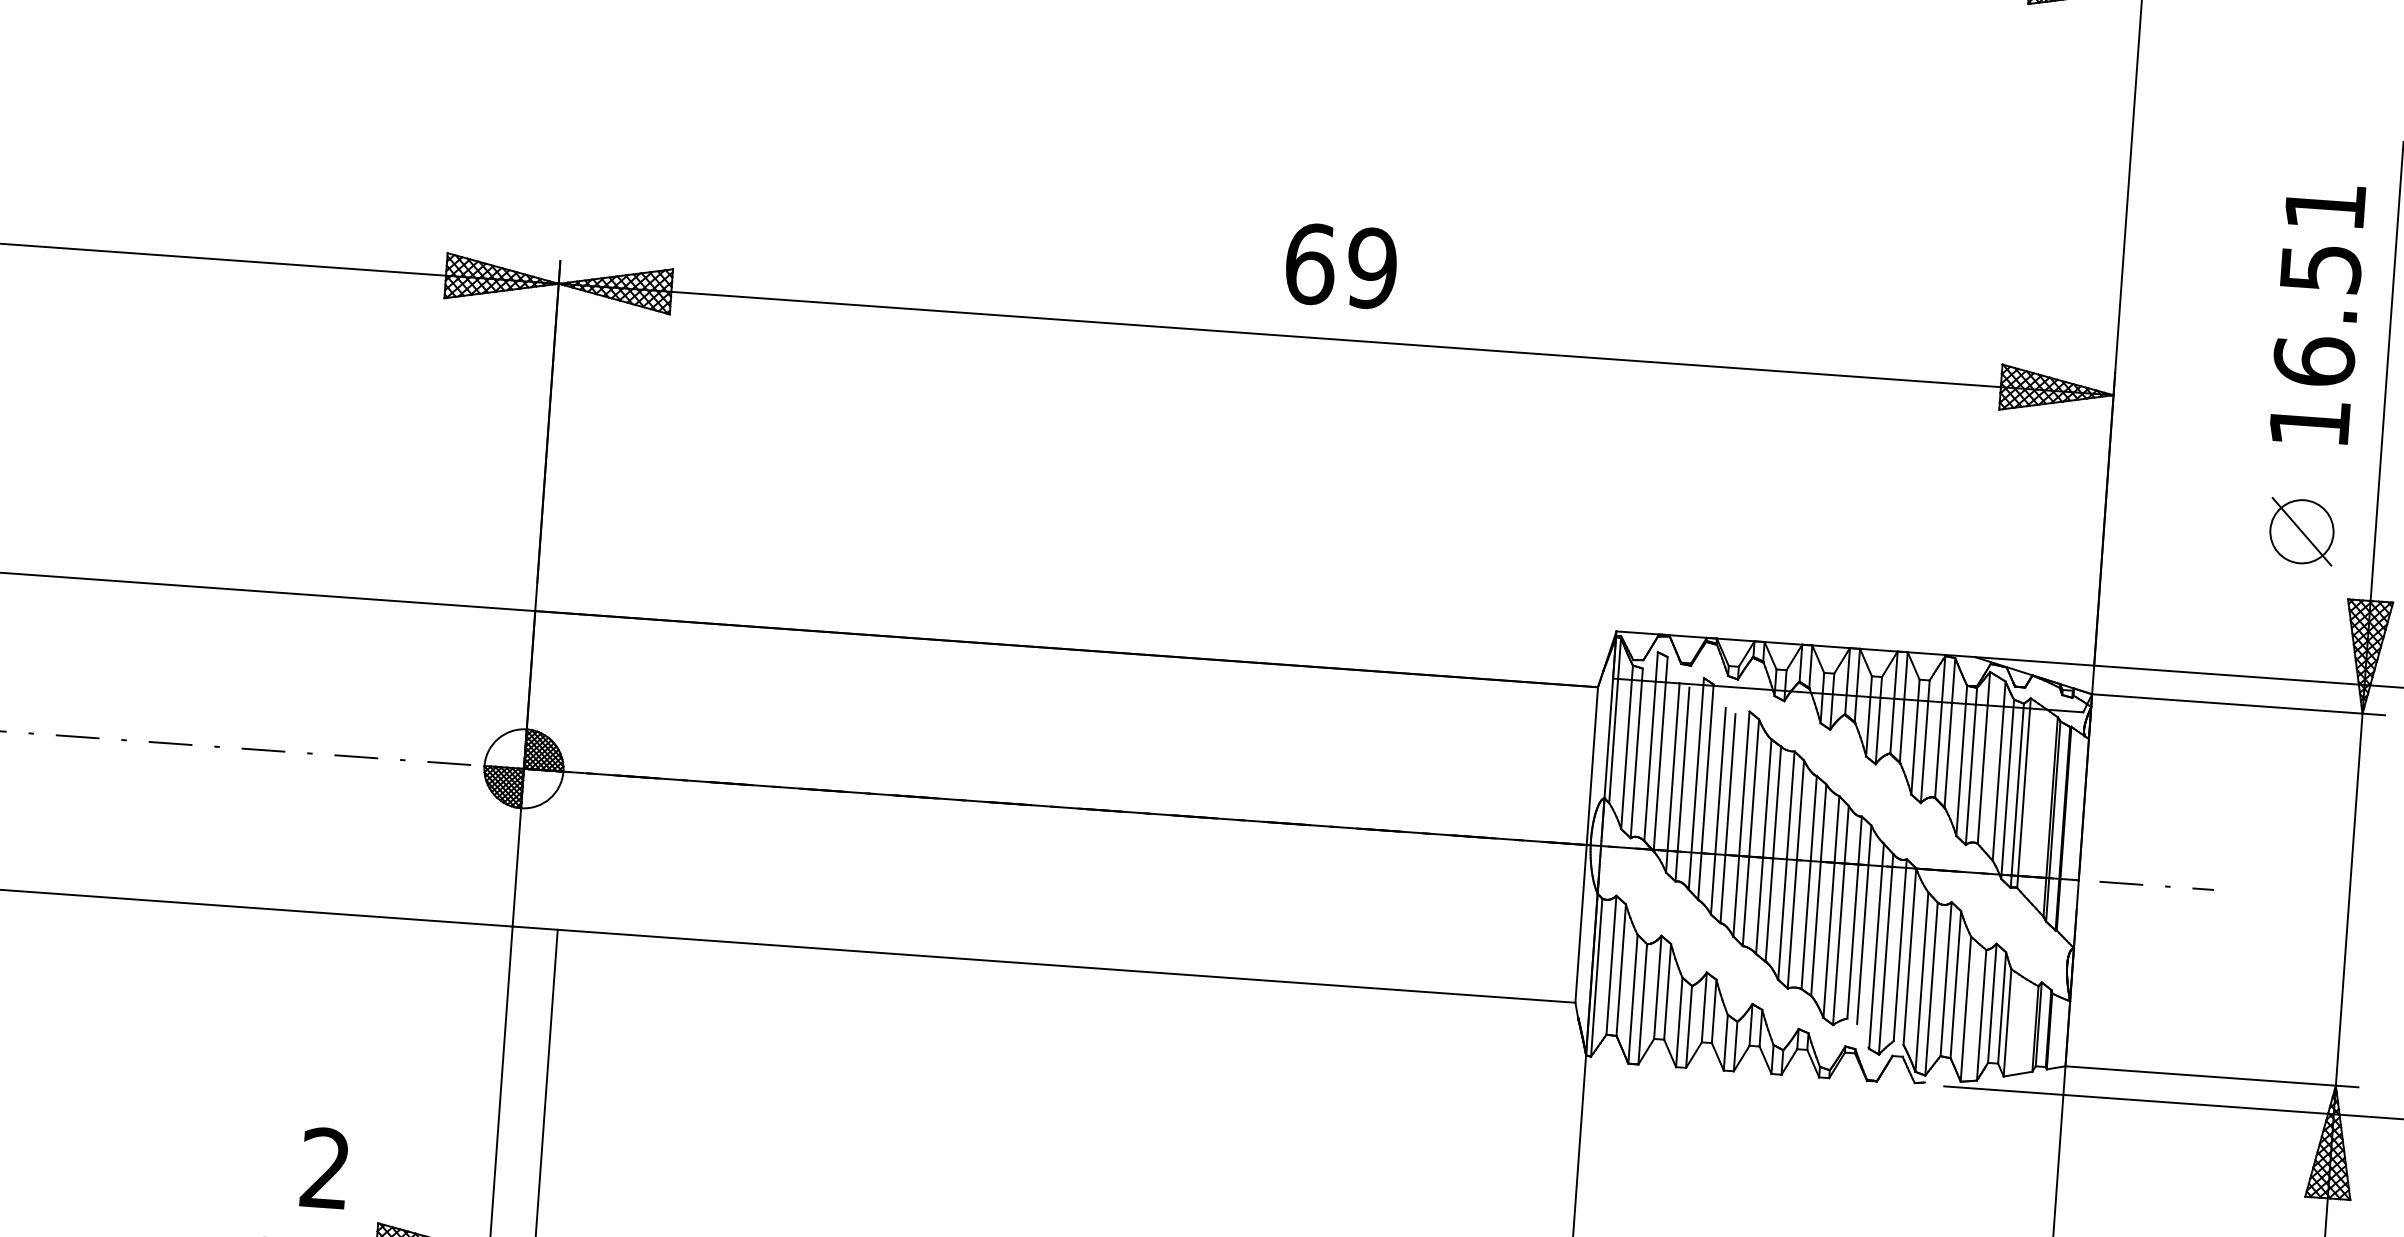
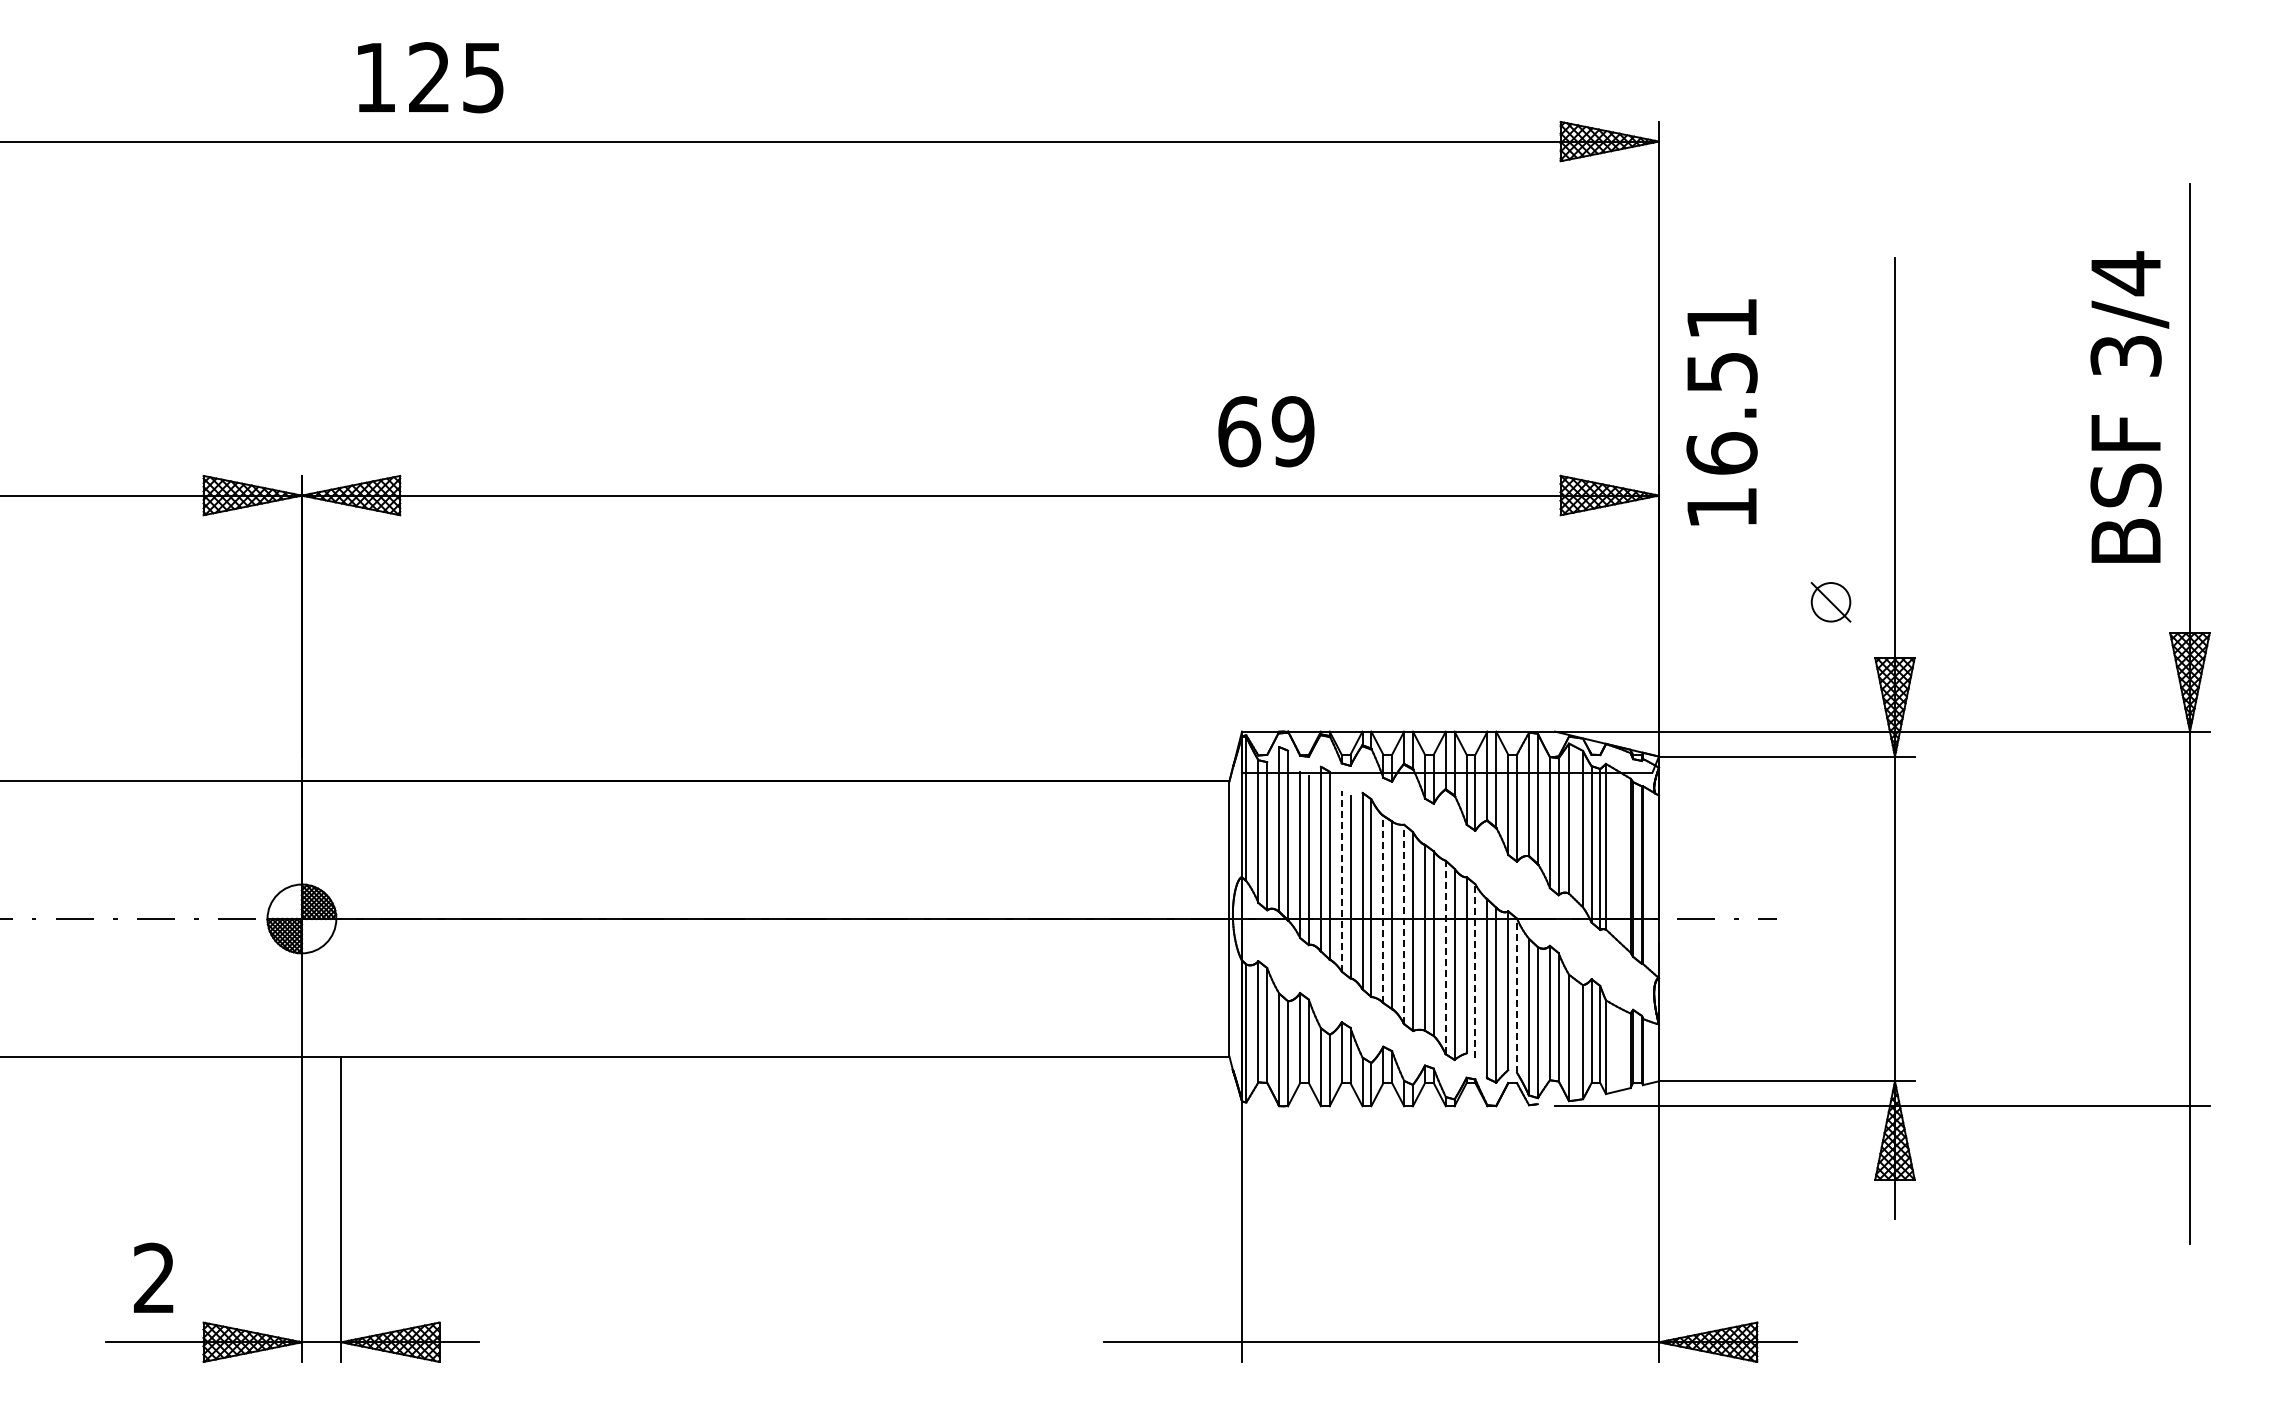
text: (1341, 266) -> (1266, 431), moved
text: (2316, 314) -> (1721, 412), moved
part: (2301, 530) -> (1830, 601), size x0.7
line: (1718, 810) -> (1341, 880), solid -> dashed
line: (1763, 846) -> (1383, 909), solid -> dashed
line: (1786, 865) -> (1404, 924), solid -> dashed
line: (1831, 906) -> (1445, 957), solid -> dashed
line: (1864, 924) -> (1475, 970), solid -> dashed
line: (1910, 956) -> (1517, 995), solid -> dashed

